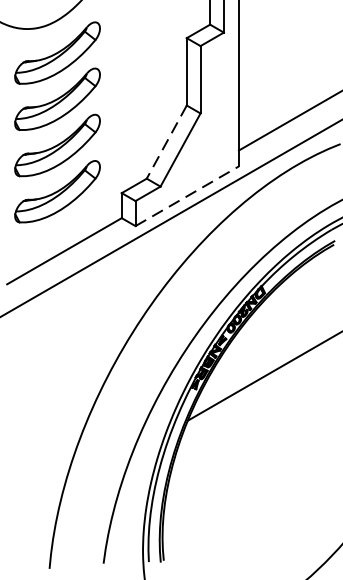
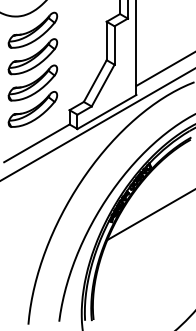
line: (167, 142) -> (95, 81), dashed -> solid
line: (188, 195) -> (107, 111), dashed -> solid

